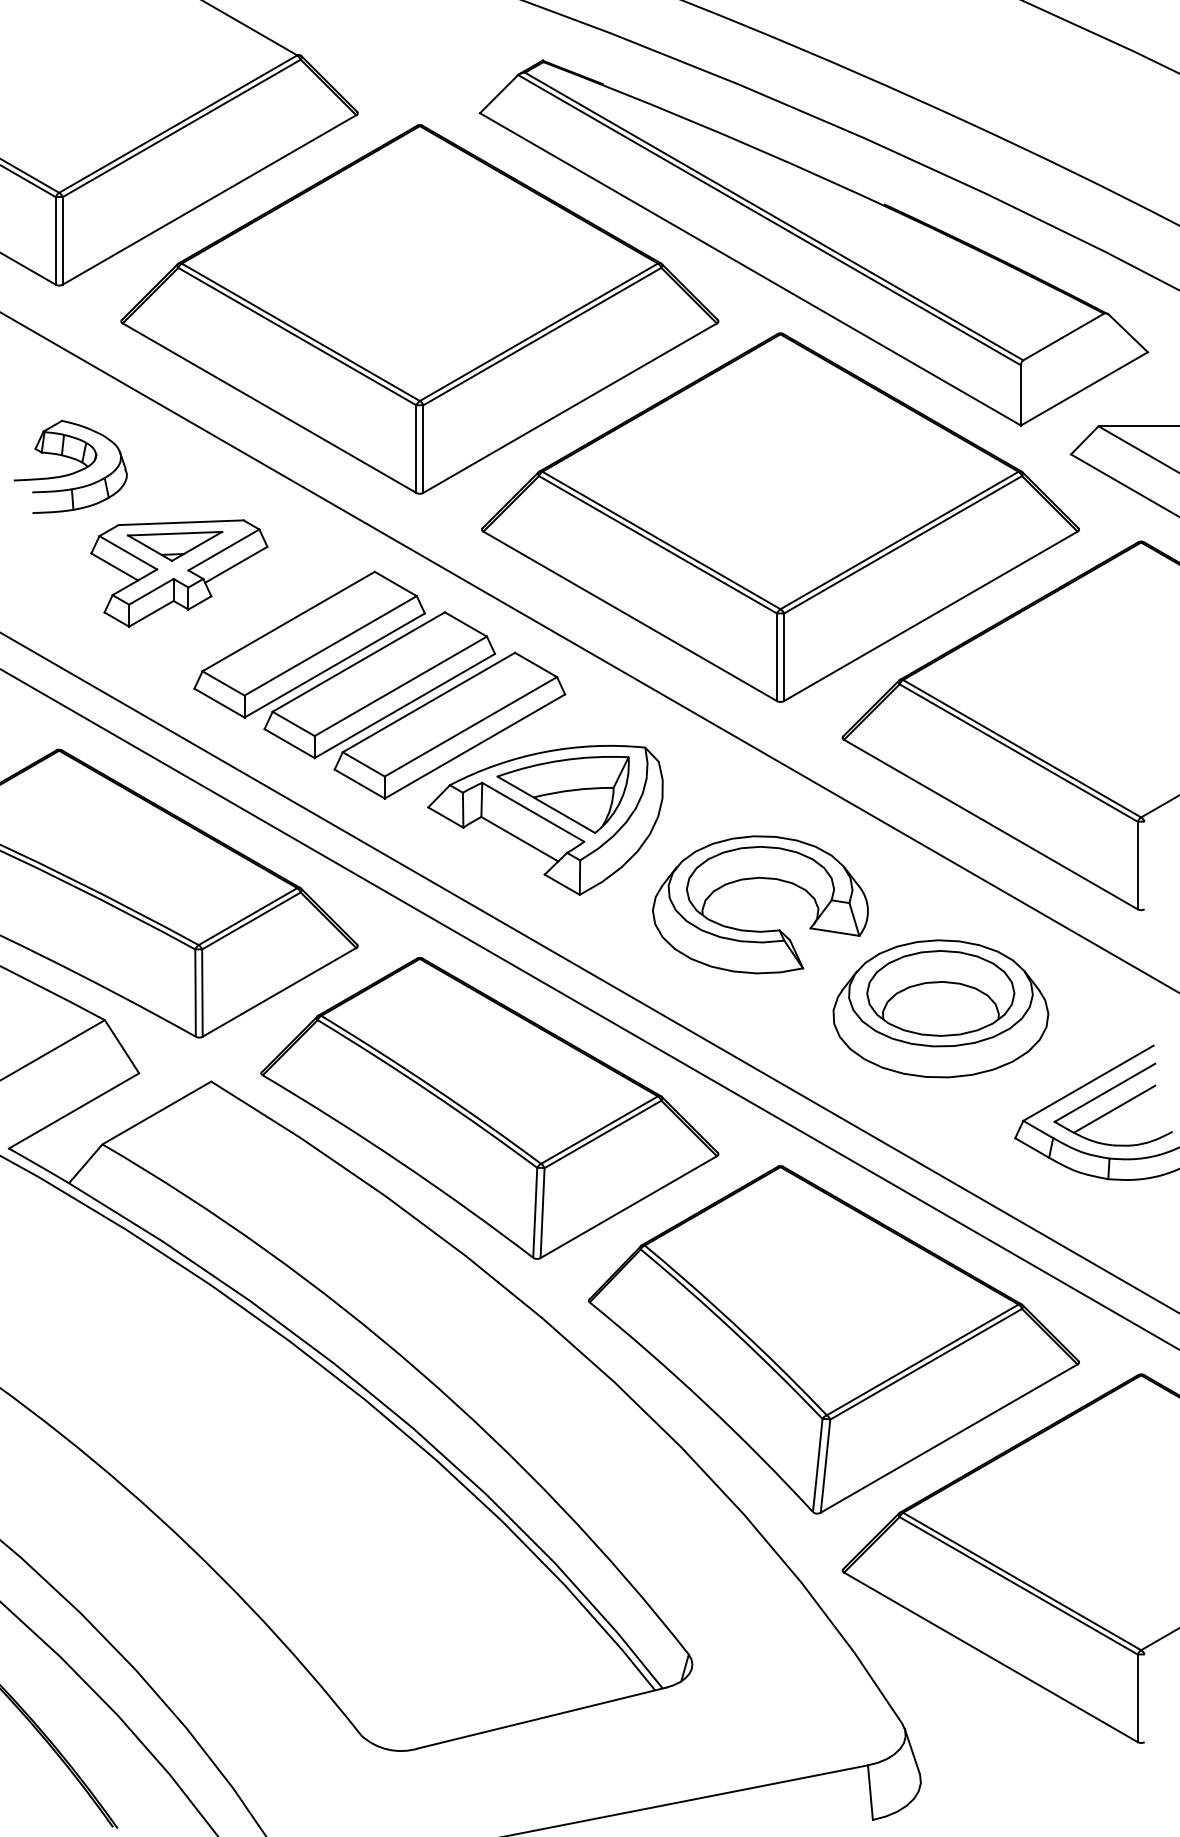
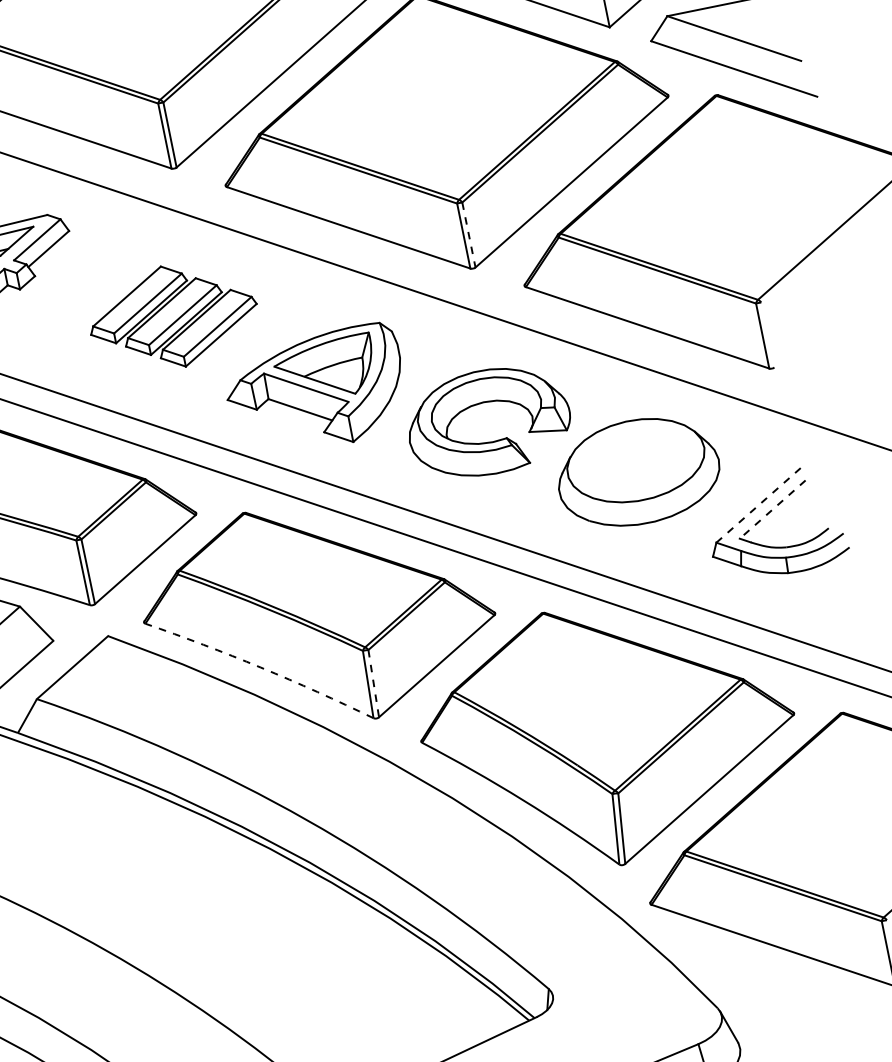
line: (784, 657) -> (469, 235), solid -> dashed
part: (379, 684) -> (173, 316), size x0.6
part: (940, 993) -> (635, 460), removed
line: (1088, 1083) -> (759, 505), solid -> dashed
line: (1104, 1093) -> (772, 510), solid -> dashed
line: (1114, 1108) -> (782, 519), removed
arc: (400, 1162) -> (260, 667), solid -> dashed
line: (542, 1213) -> (373, 683), solid -> dashed

